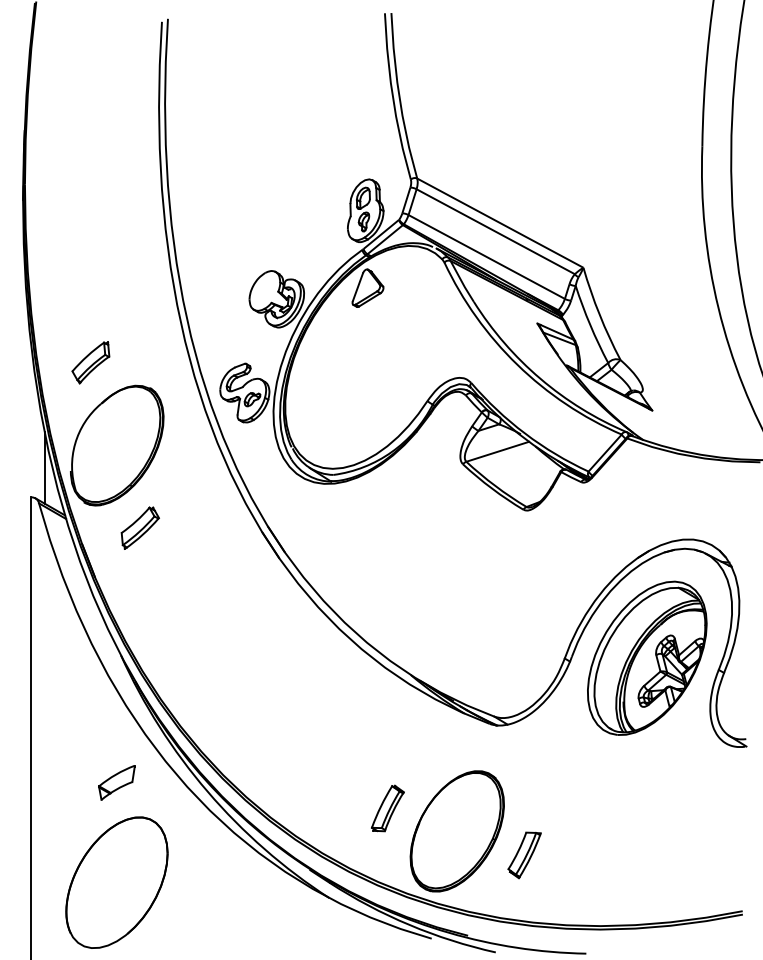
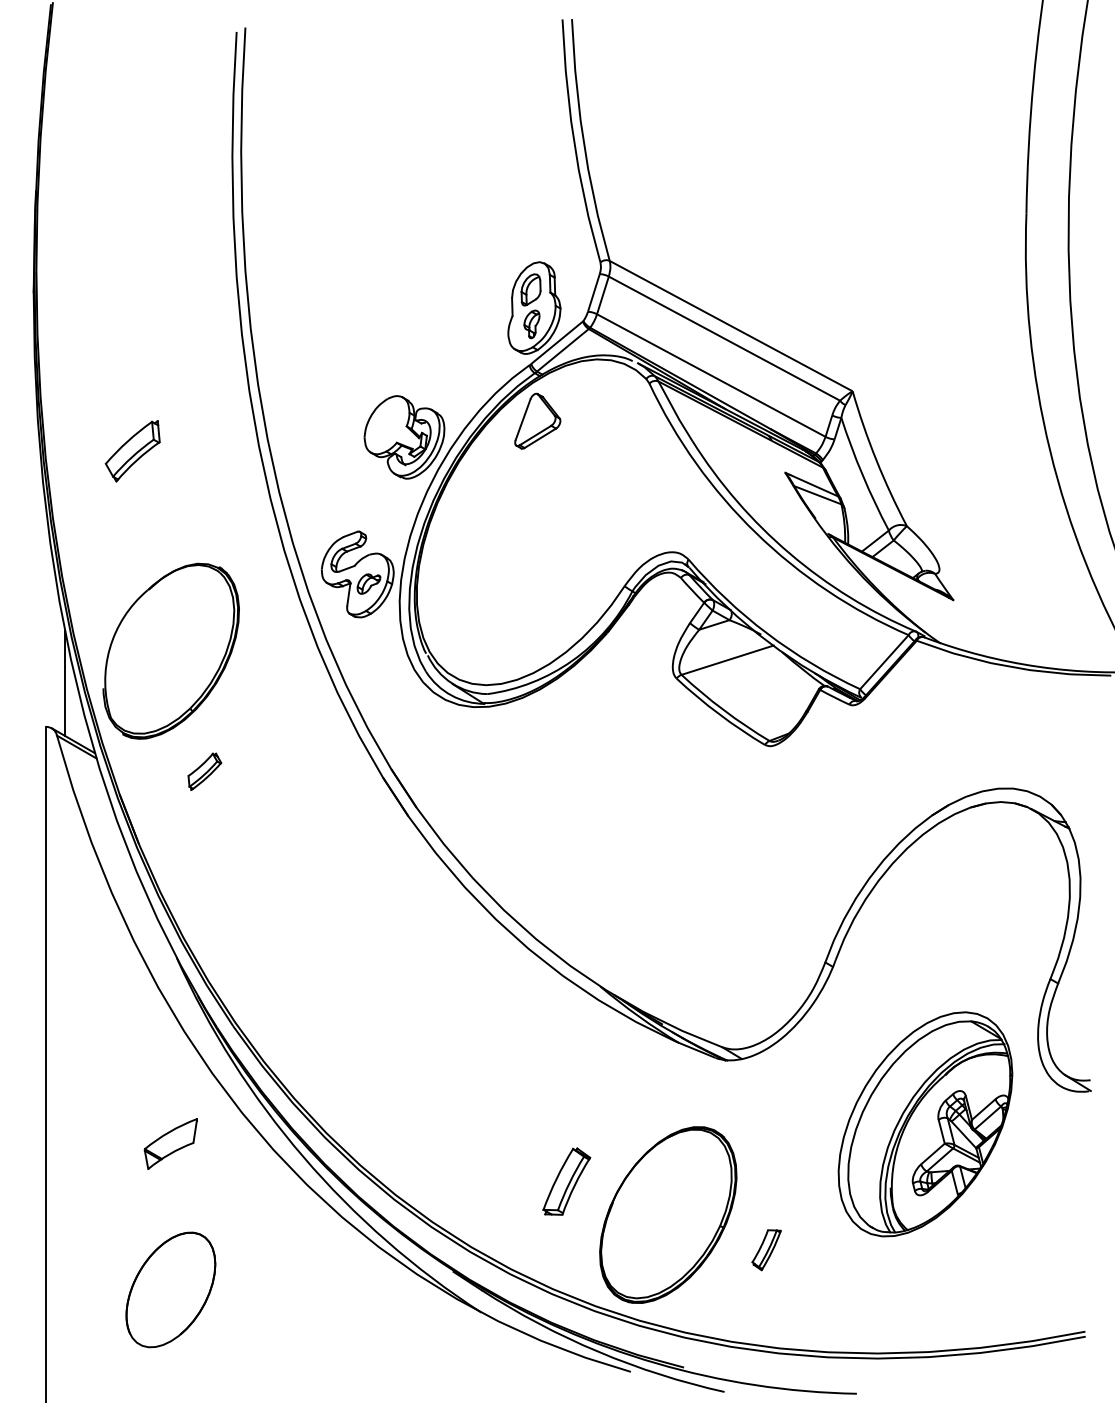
part: (90, 362) -> (132, 450), moved
part: (139, 527) -> (203, 770), size x0.6
part: (647, 657) -> (925, 1123), moved
part: (524, 855) -> (766, 1250), size x0.6
part: (116, 882) -> (170, 1289), size x0.6

